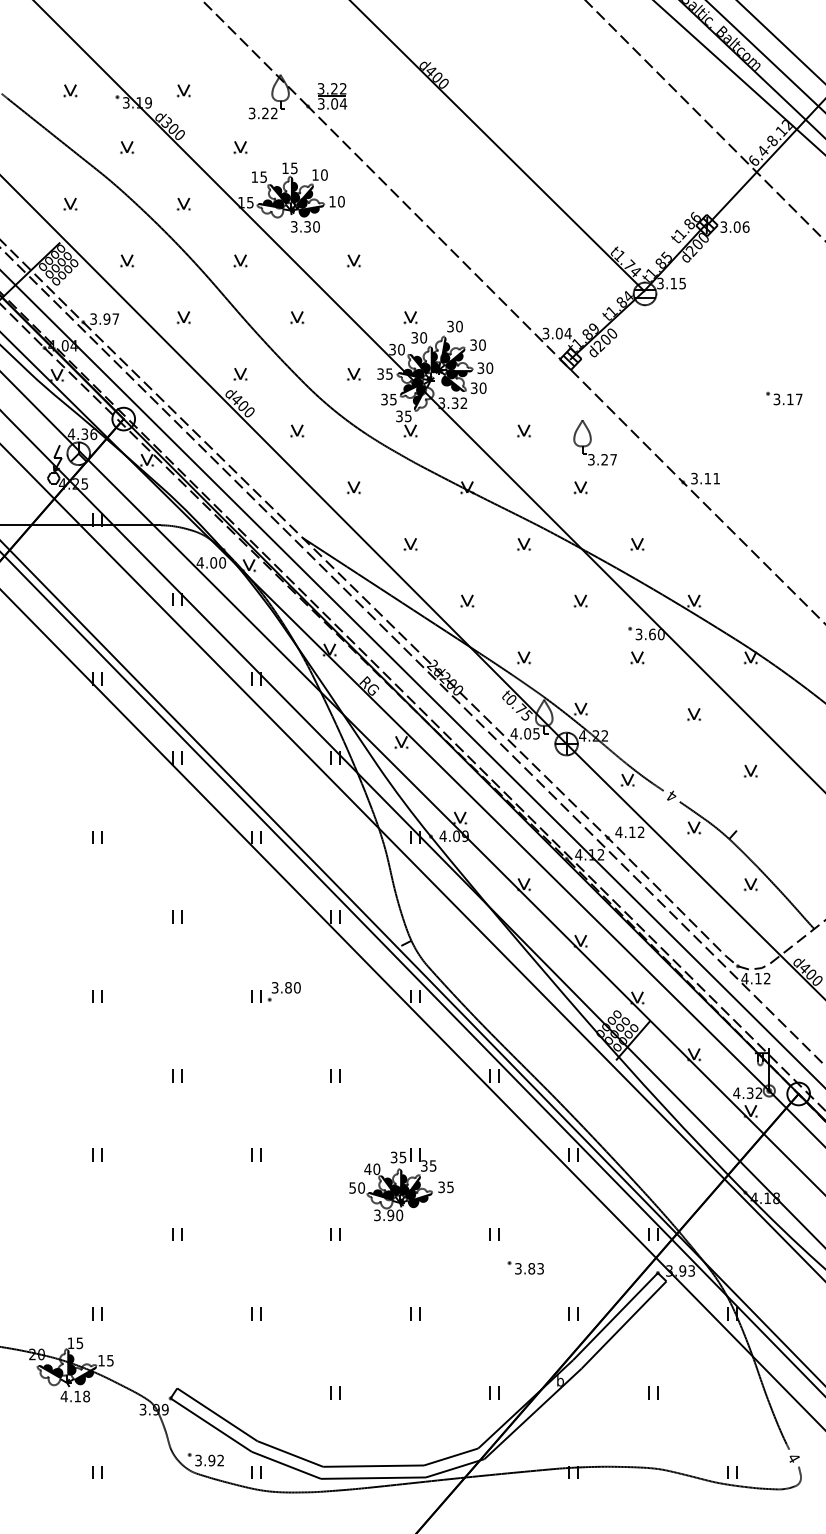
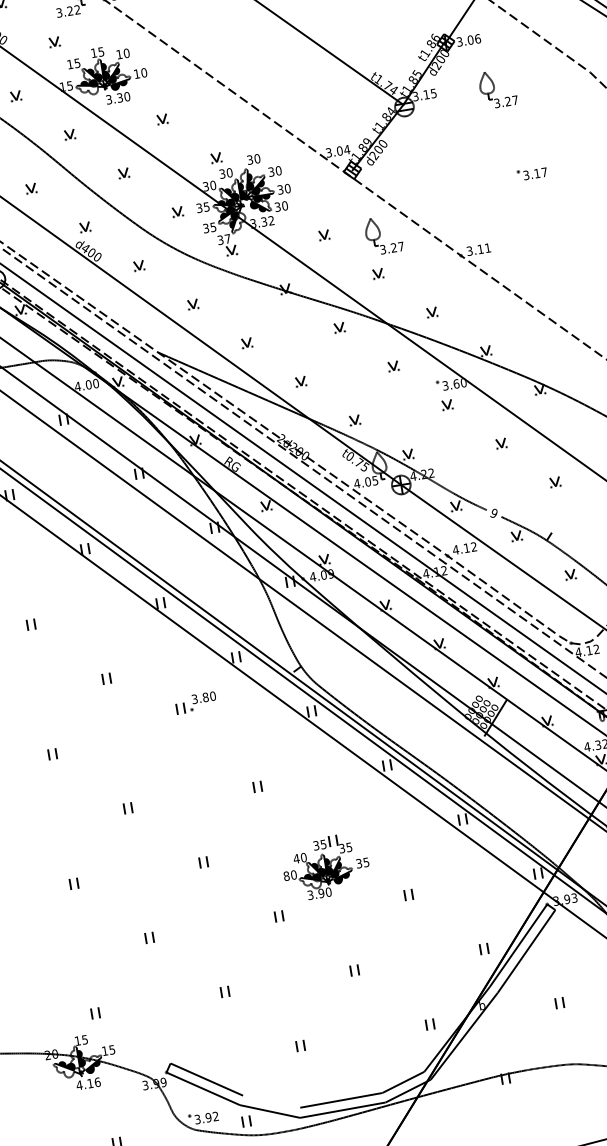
part: (759, 290) -> (497, 88), added
text: (408, 416) -> (227, 239), 35 -> 37
text: (671, 795) -> (493, 512), 4 -> 6
part: (275, 992) -> (195, 703), moved
text: (352, 1187) -> (286, 875), 50 -> 80
part: (525, 1267) -> (438, 917), removed
text: (86, 1396) -> (97, 1082), 4.18 -> 4.16
line: (290, 1453) -> (271, 1101), removed

